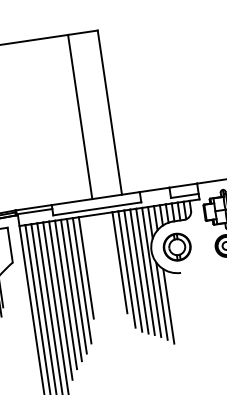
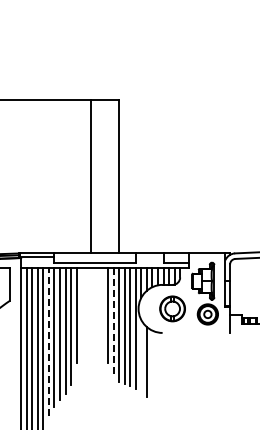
part: (177, 246) -> (172, 308), moved
line: (126, 270) -> (113, 323), solid -> dashed
line: (60, 301) -> (48, 342), solid -> dashed
line: (162, 301) -> (141, 356), removed

